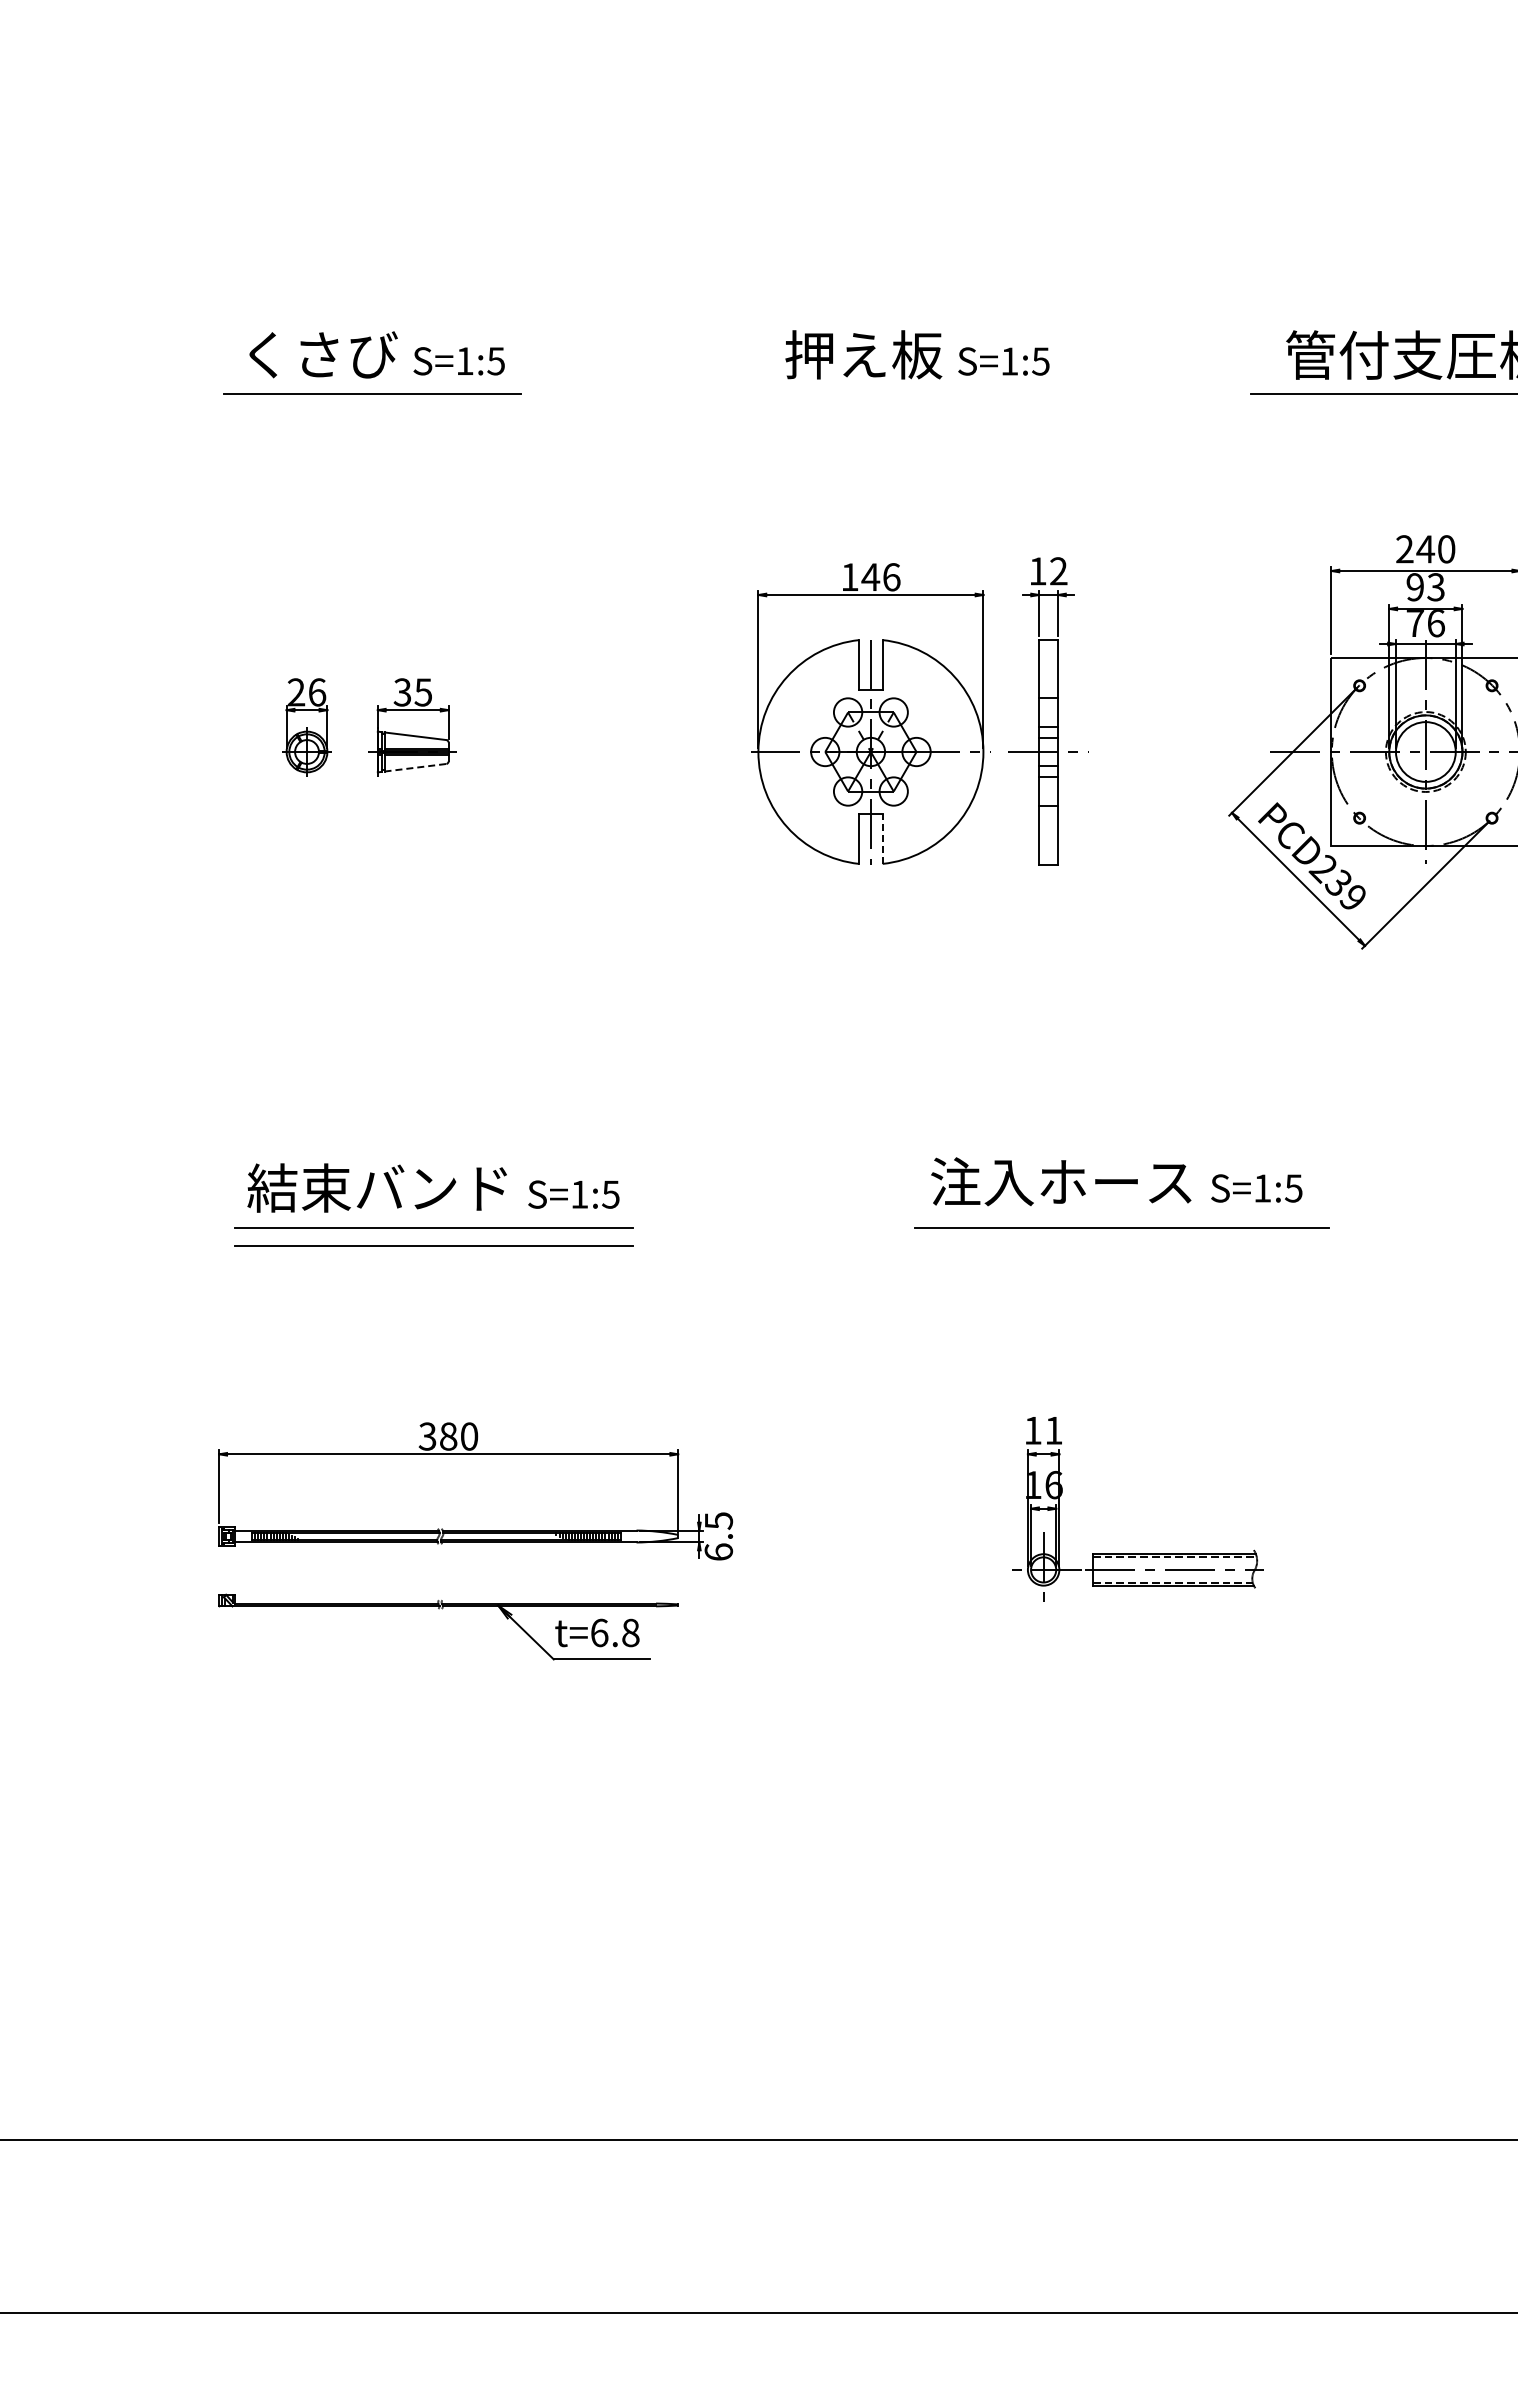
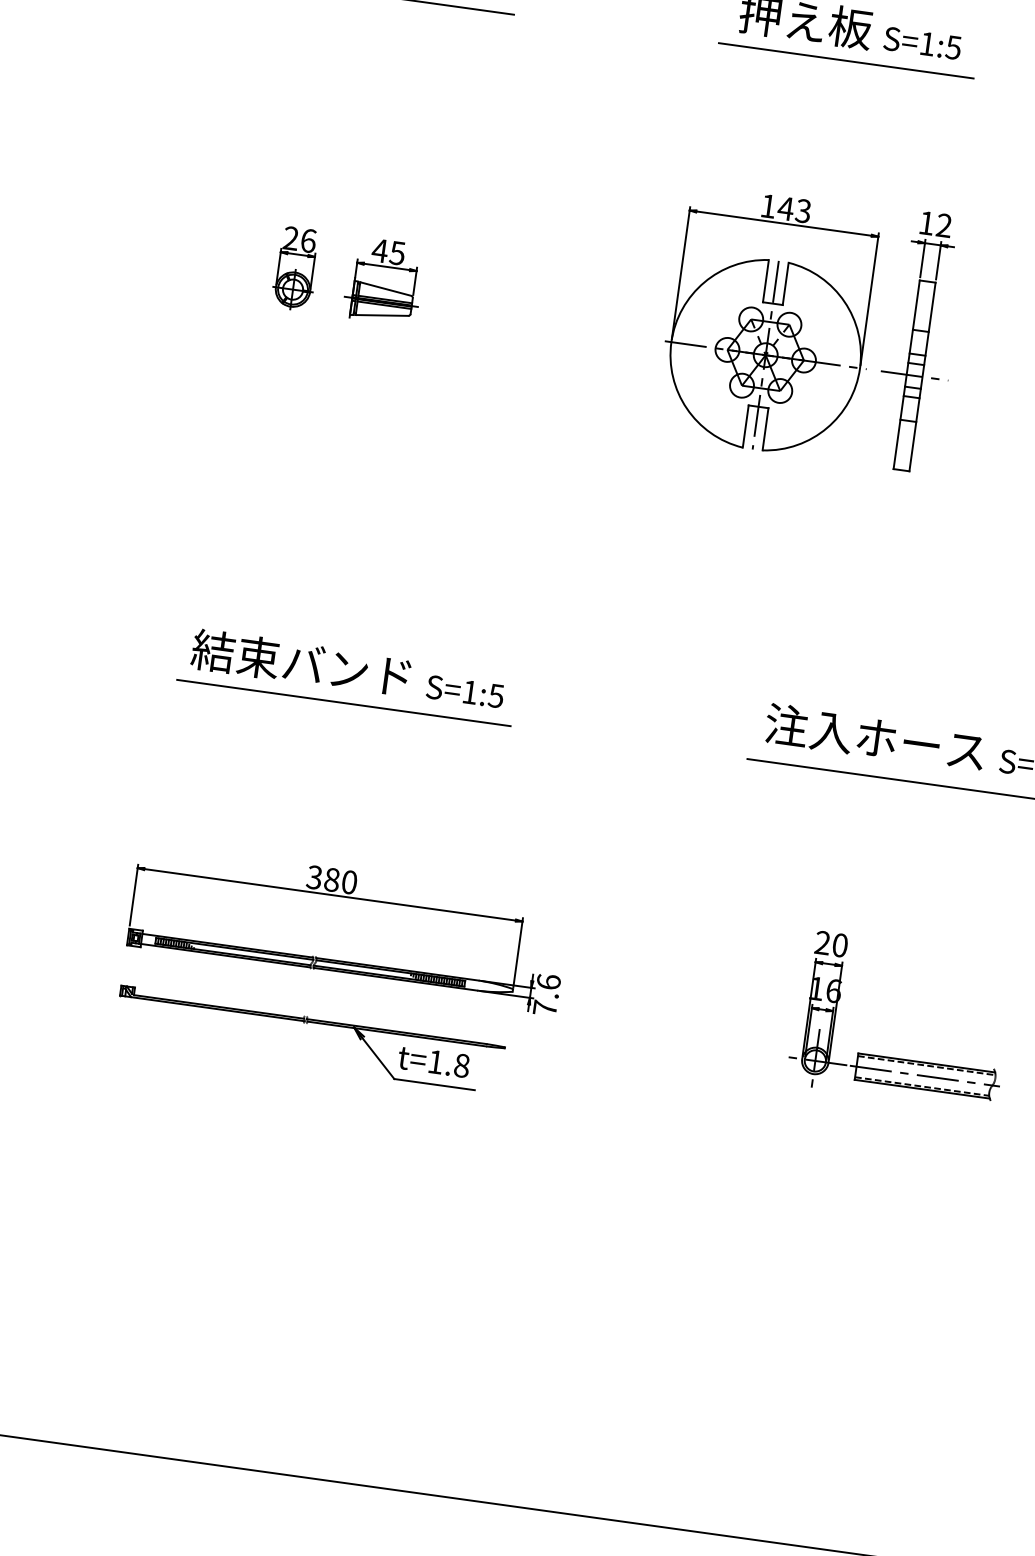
line: (917, 393) -> (846, 60), added
text: (891, 577) -> (803, 211), 146 -> 143
text: (402, 692) -> (379, 250), 35 -> 45
line: (415, 767) -> (382, 315), dashed -> solid
line: (882, 838) -> (765, 429), dashed -> solid
line: (433, 1245) -> (341, 718), removed
text: (1043, 1430) -> (831, 944), 11 -> 20
text: (718, 1536) -> (546, 995), 6.5 -> 7.6
text: (599, 1632) -> (435, 1061), t=6.8 -> t=1.8

